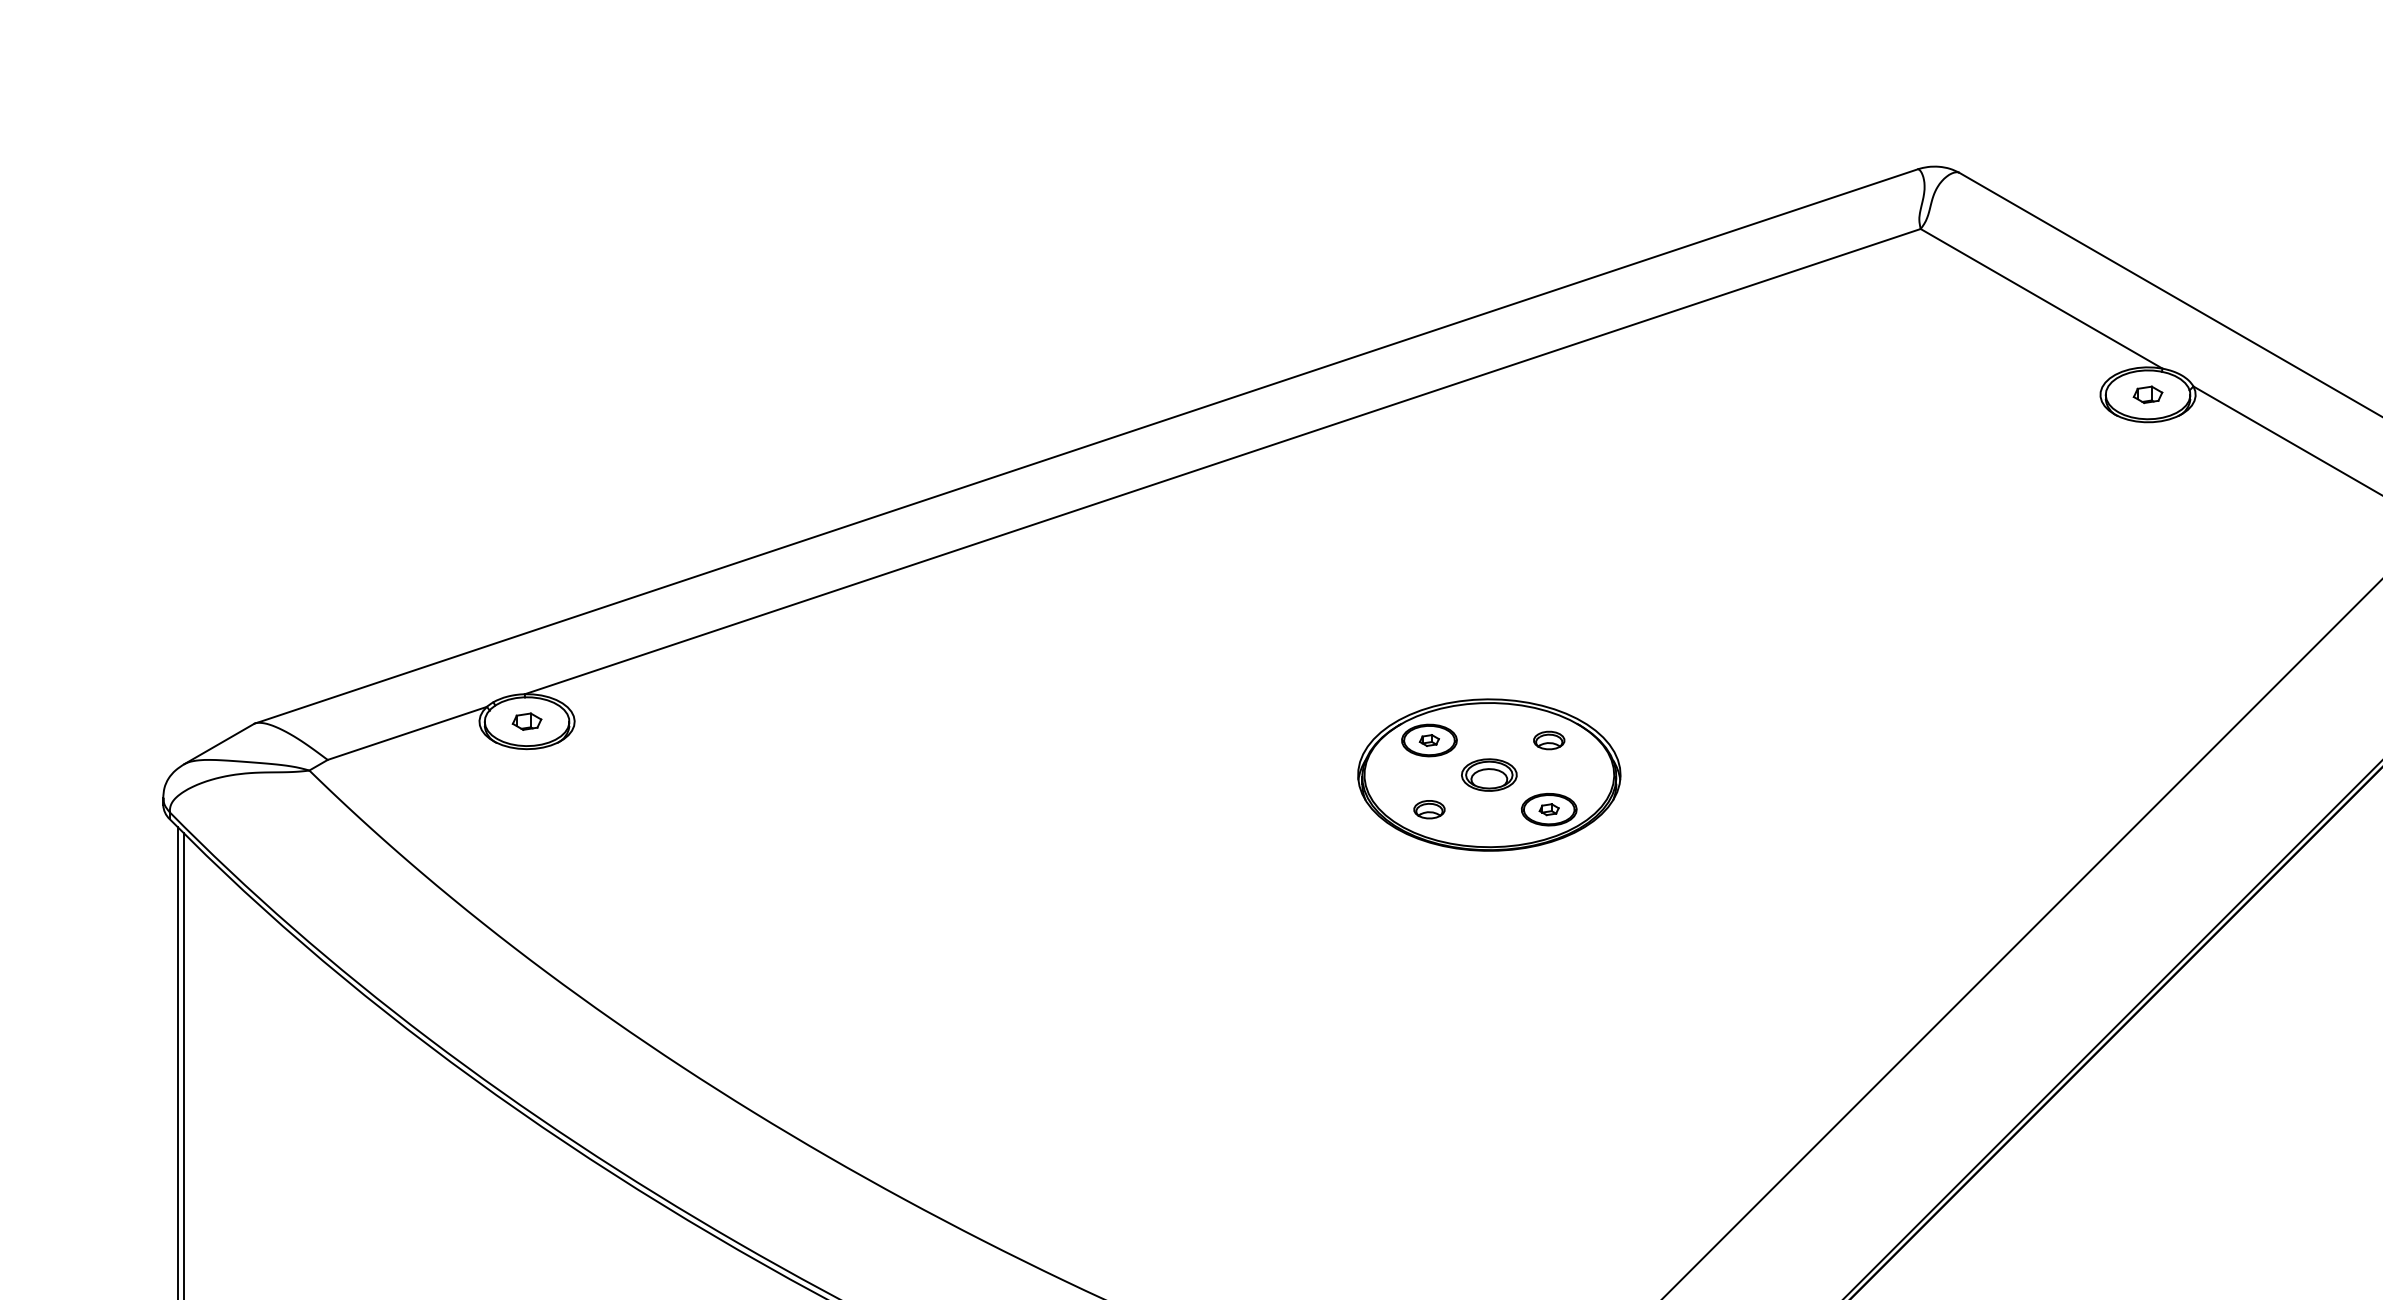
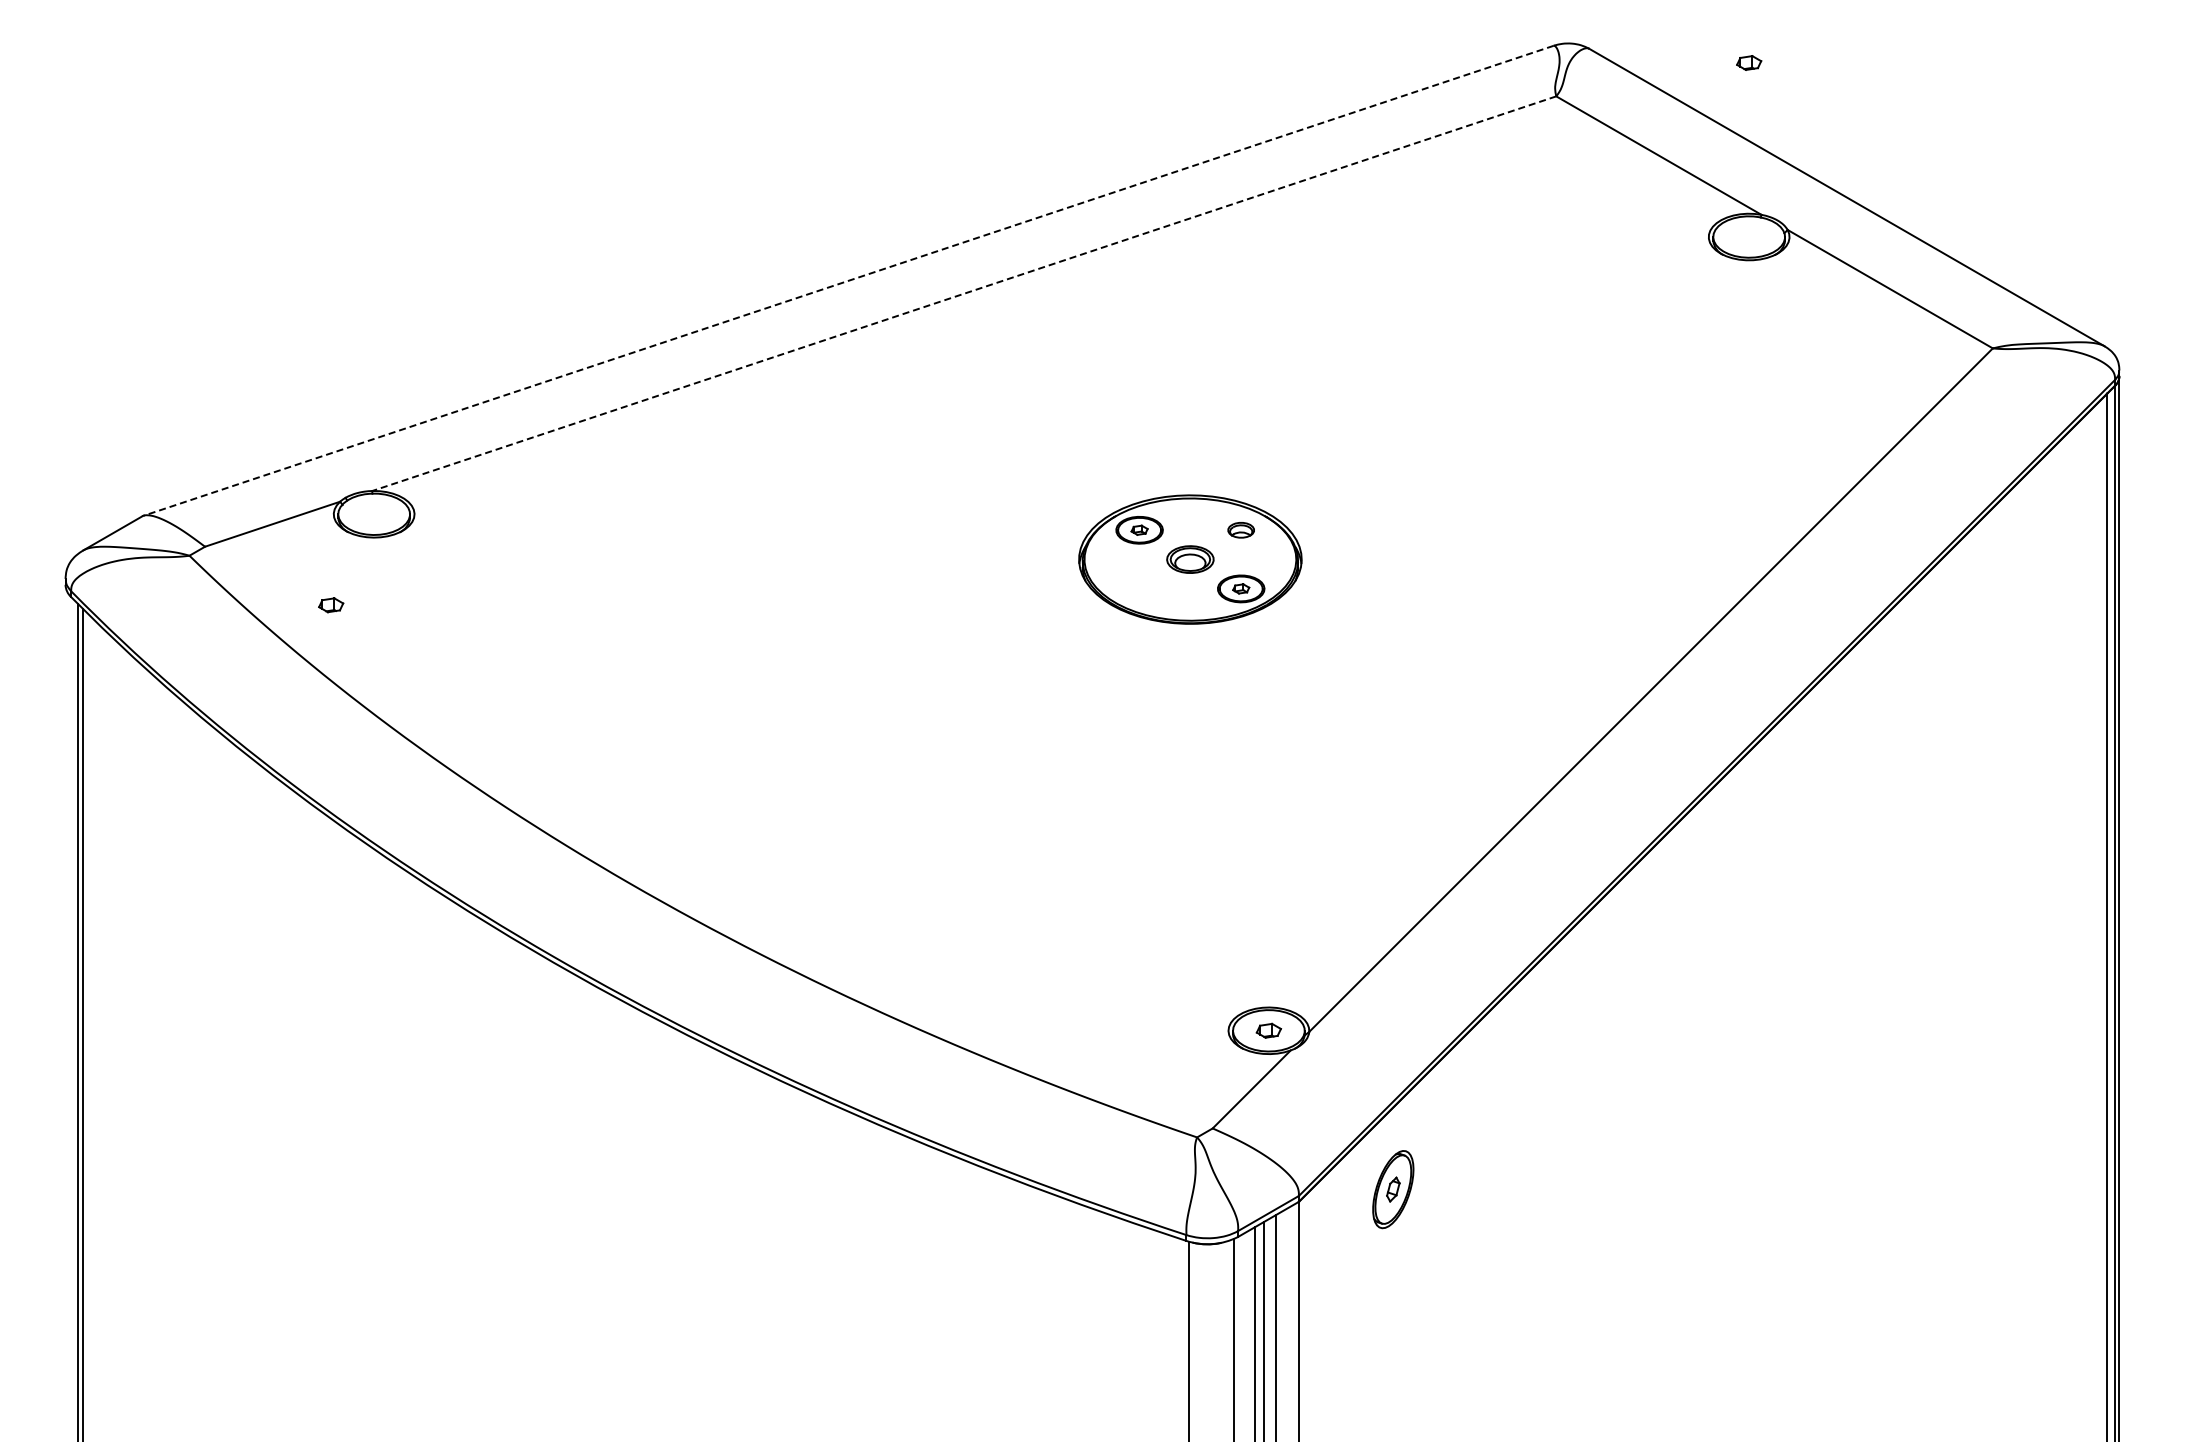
part: (2148, 394) -> (1749, 62), moved
line: (1086, 446) -> (848, 280), solid -> dashed
line: (1221, 461) -> (963, 293), solid -> dashed
part: (527, 721) -> (331, 605), moved
part: (1429, 809) -> (1139, 588), removed

